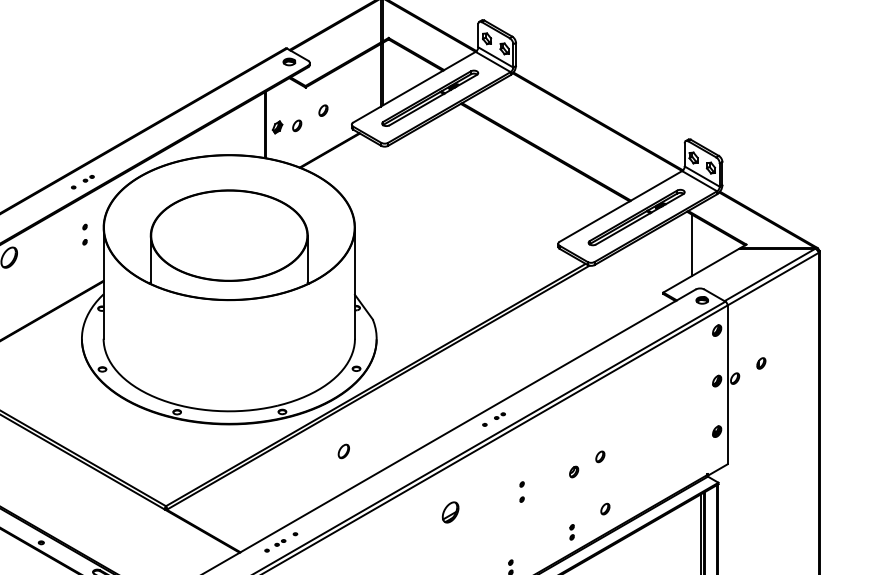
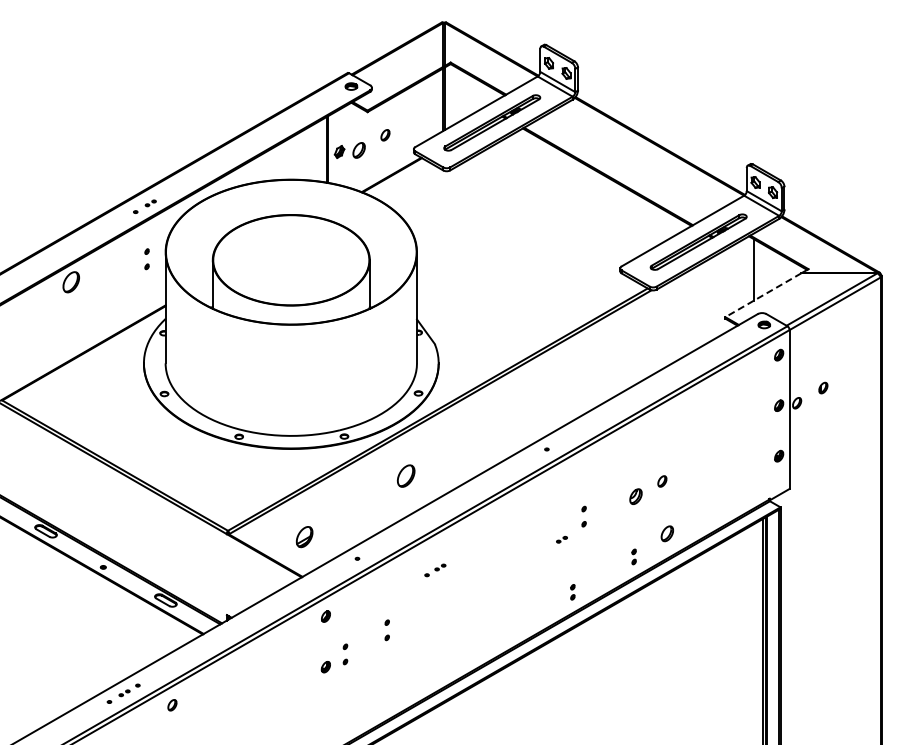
part: (297, 125) -> (359, 150), size x1.4
line: (701, 270) -> (763, 295), solid -> dashed
part: (499, 415) -> (561, 539), moved
part: (343, 450) -> (405, 475), size x1.6
part: (574, 471) -> (636, 496), size x1.4
part: (605, 508) -> (667, 533), size x1.4
part: (450, 512) -> (304, 537), moved
part: (275, 545) -> (435, 570), moved

